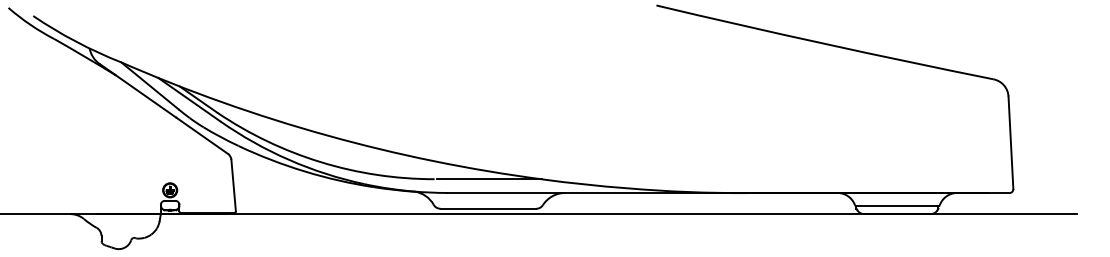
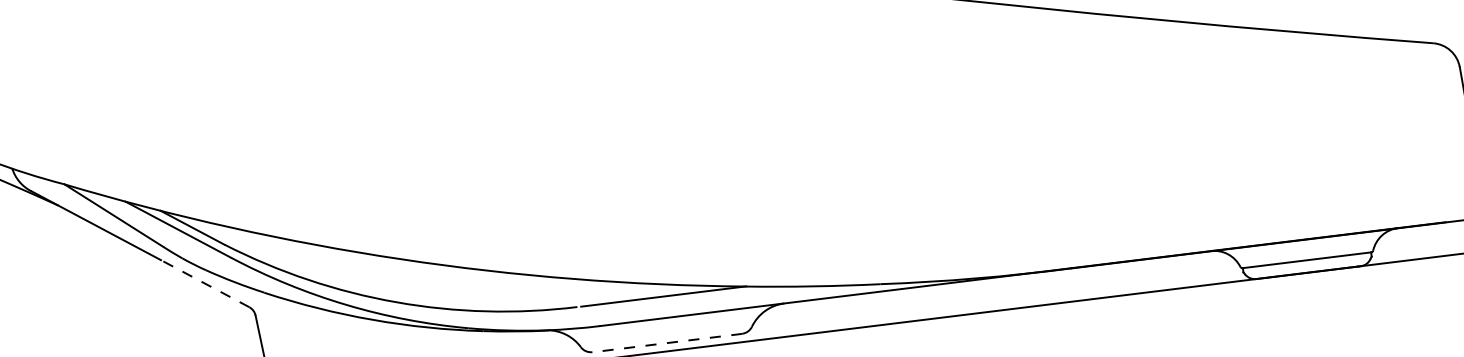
line: (202, 135) -> (205, 283), solid -> dashed
line: (488, 208) -> (667, 342), solid -> dashed

